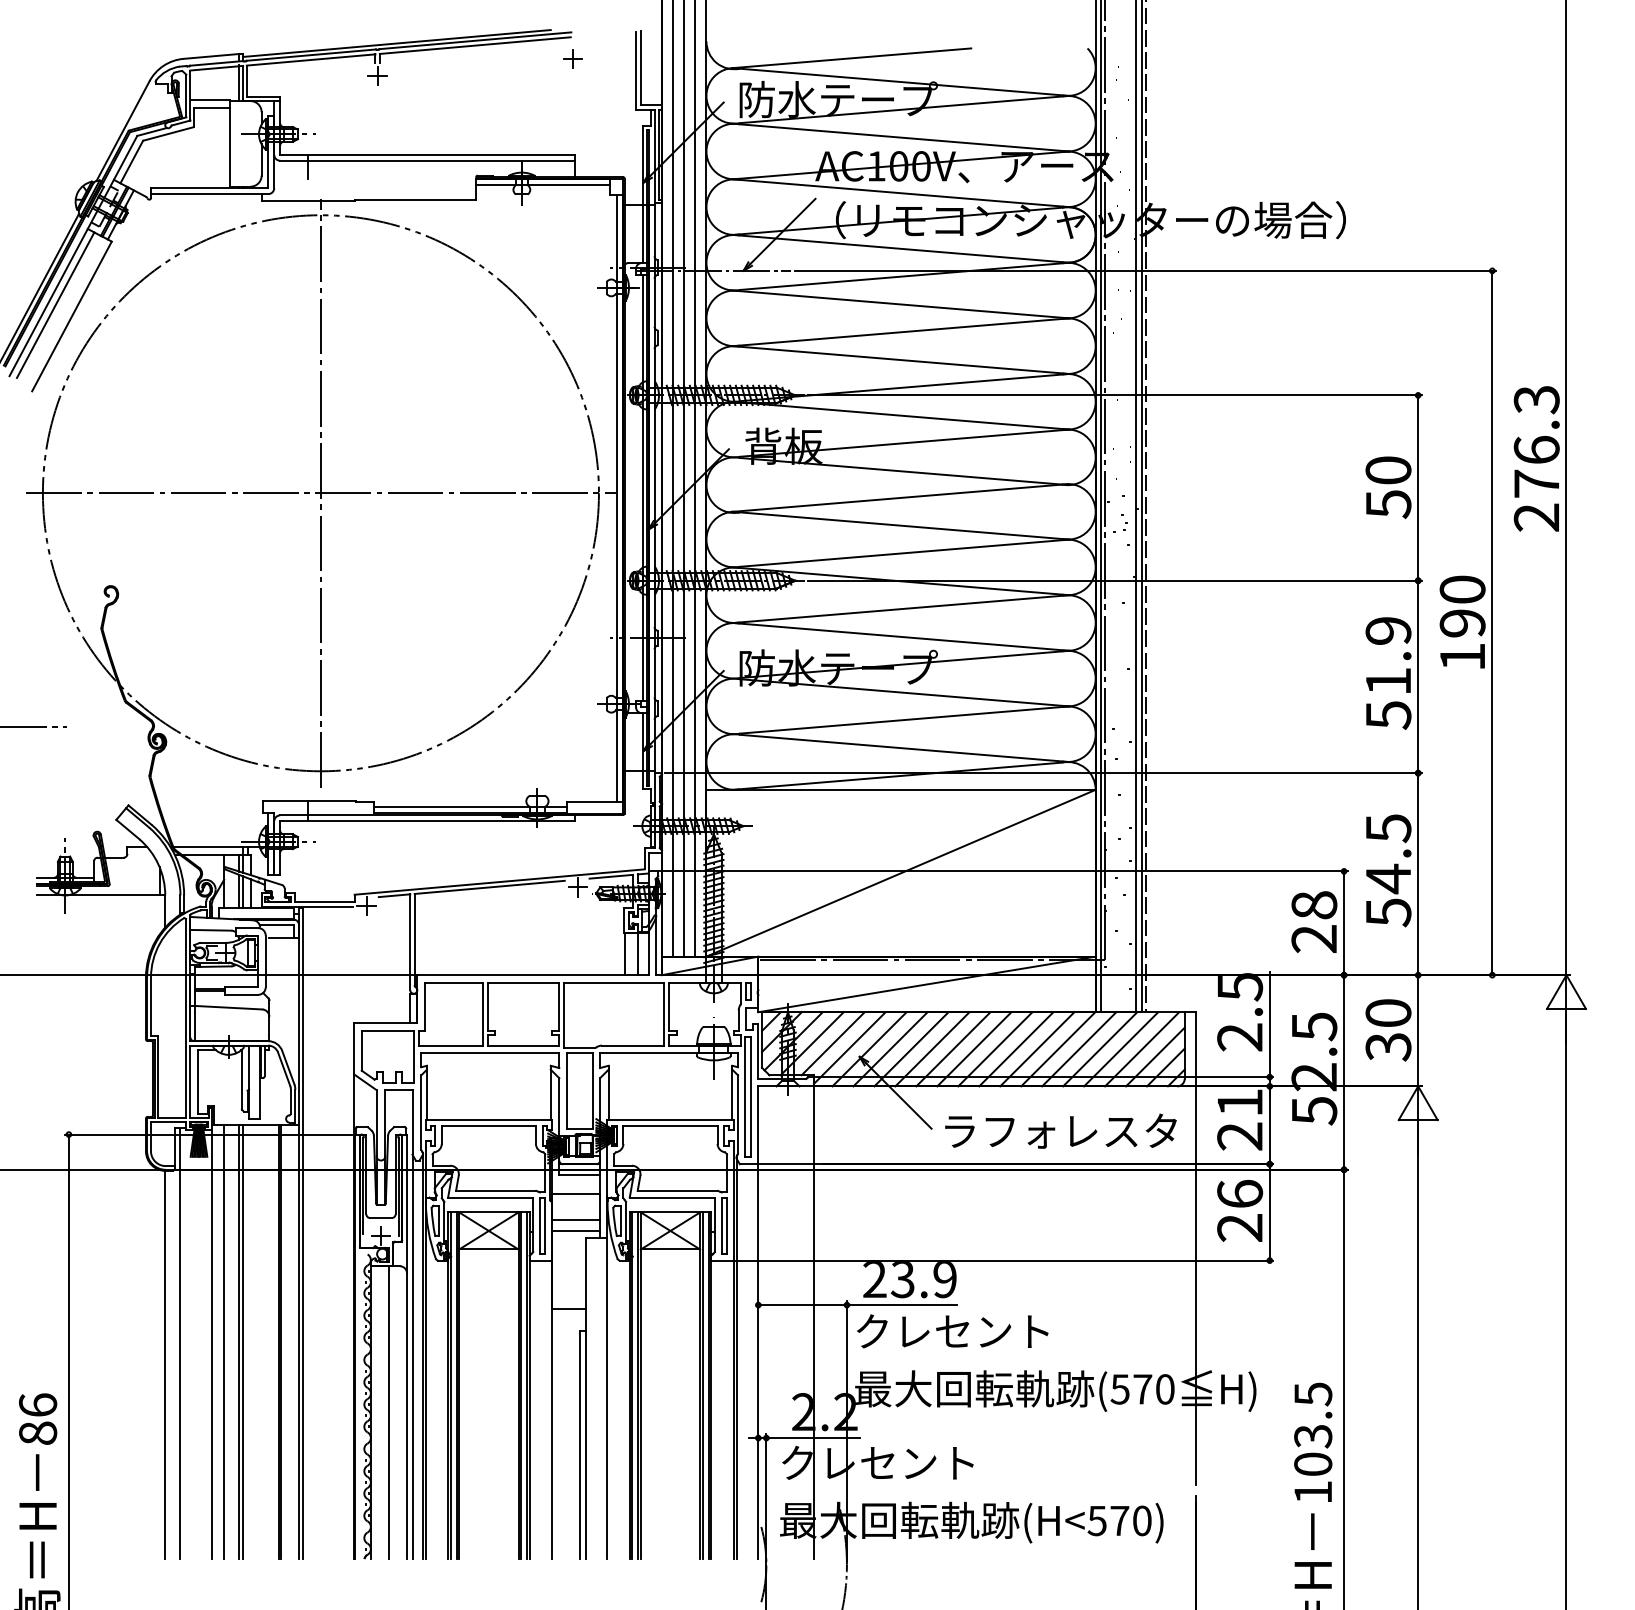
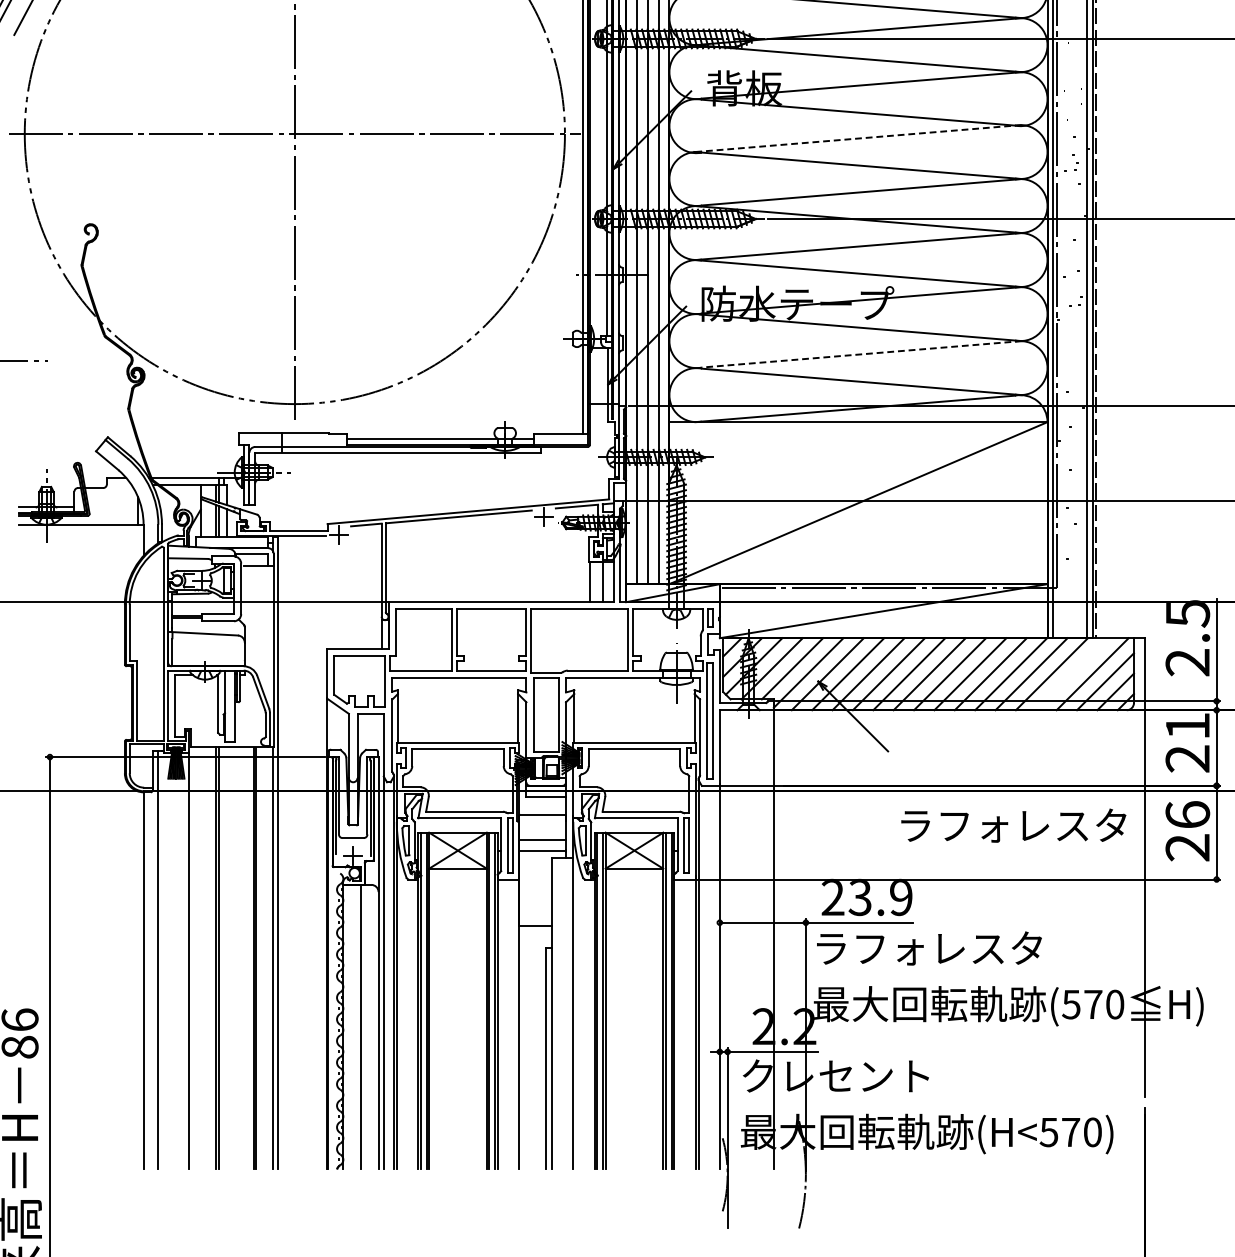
line: (898, 498) -> (855, 139), solid -> dashed
line: (904, 720) -> (861, 354), solid -> dashed
line: (1121, 1049) -> (1072, 674), removed
text: (1060, 1130) -> (1013, 824), moved
text: (973, 1331) -> (928, 948), クレセント -> ラフォレスタ
line: (224, 1341) -> (201, 958), removed

